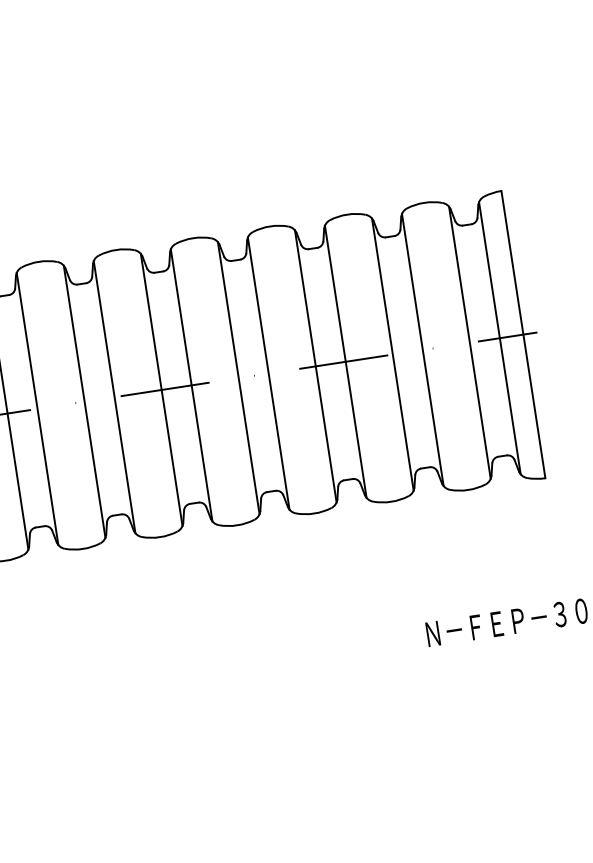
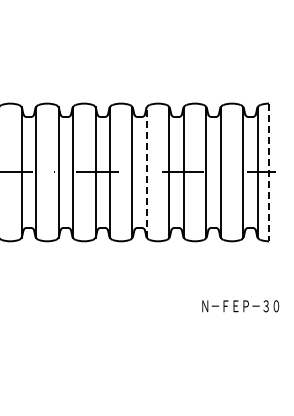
line: (524, 334) -> (269, 172), solid -> dashed
line: (267, 371) -> (146, 171), solid -> dashed

